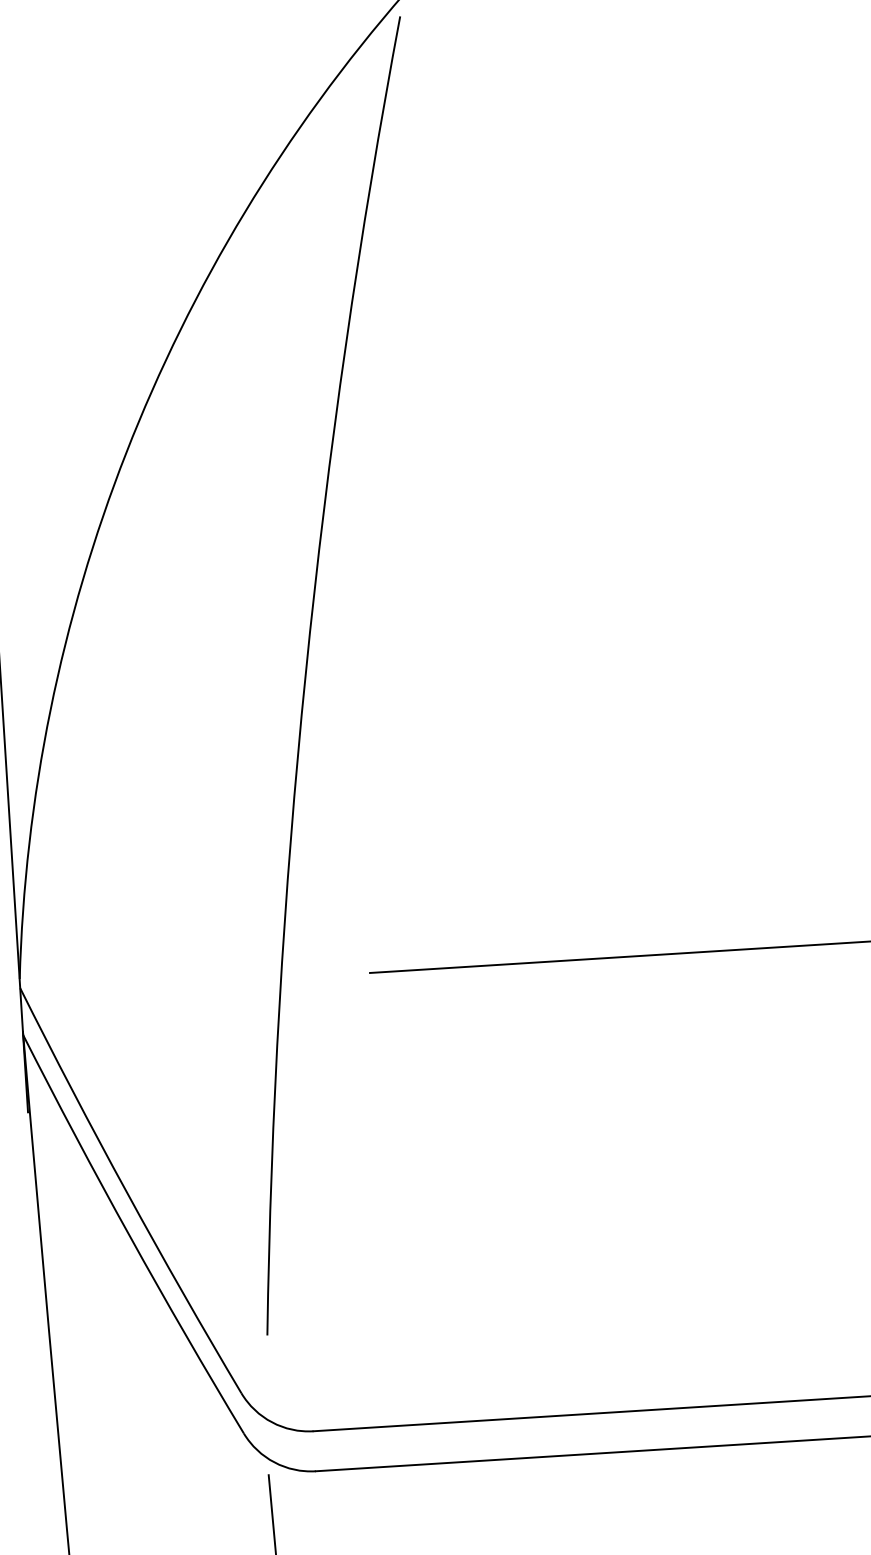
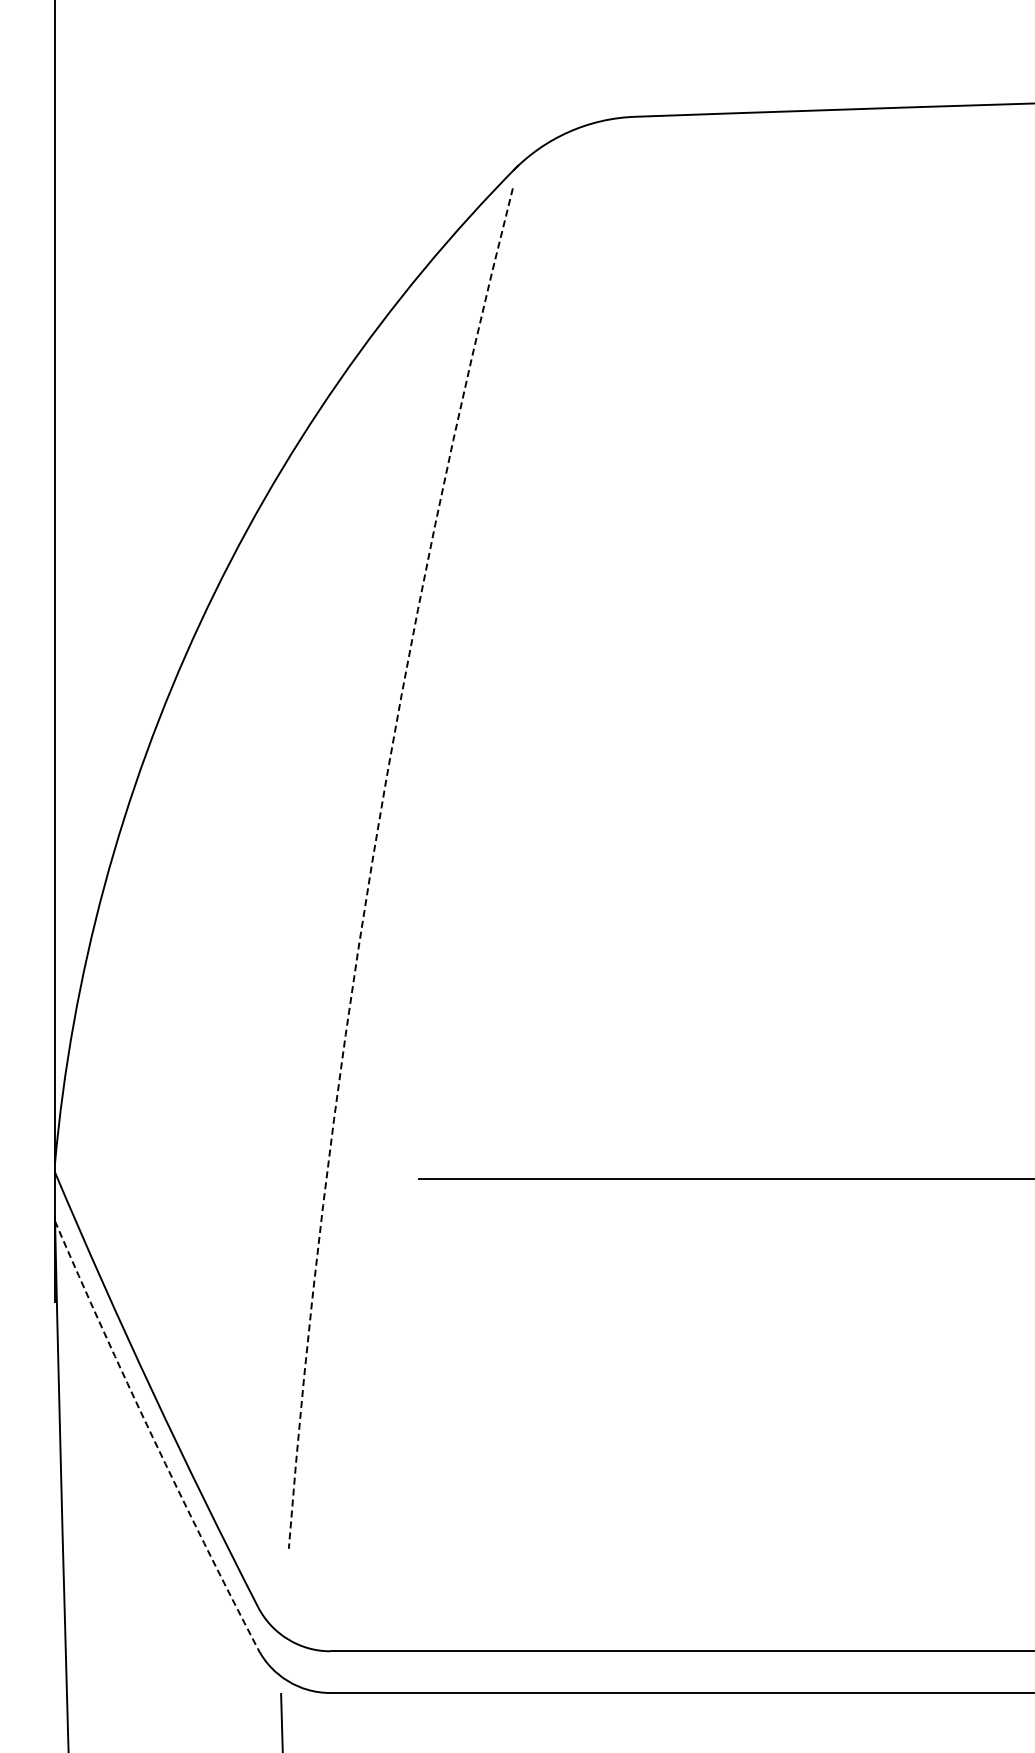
arc: (305, 672) -> (371, 863), solid -> dashed
arc: (129, 1235) -> (152, 1436), solid -> dashed

